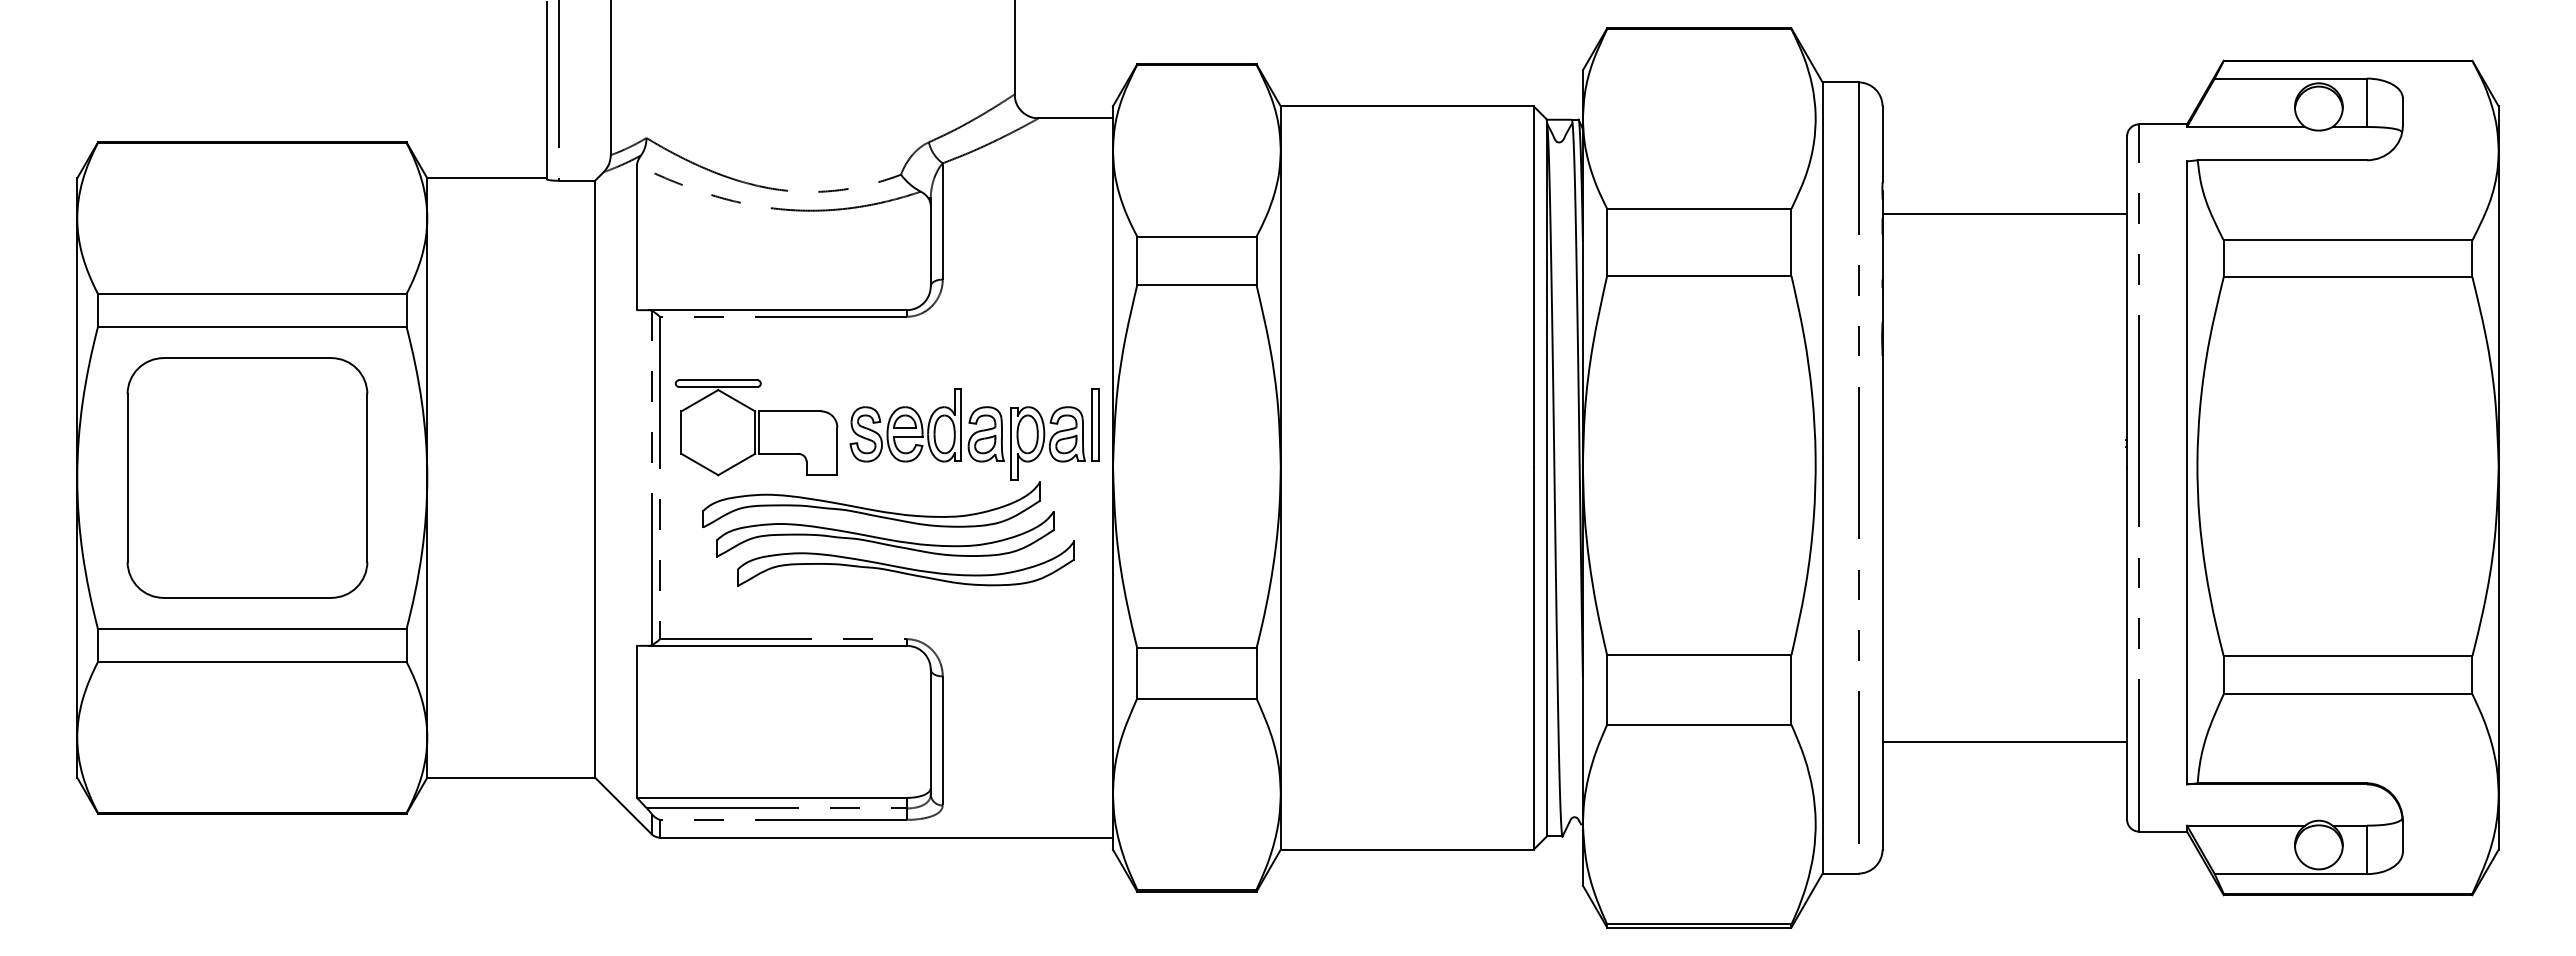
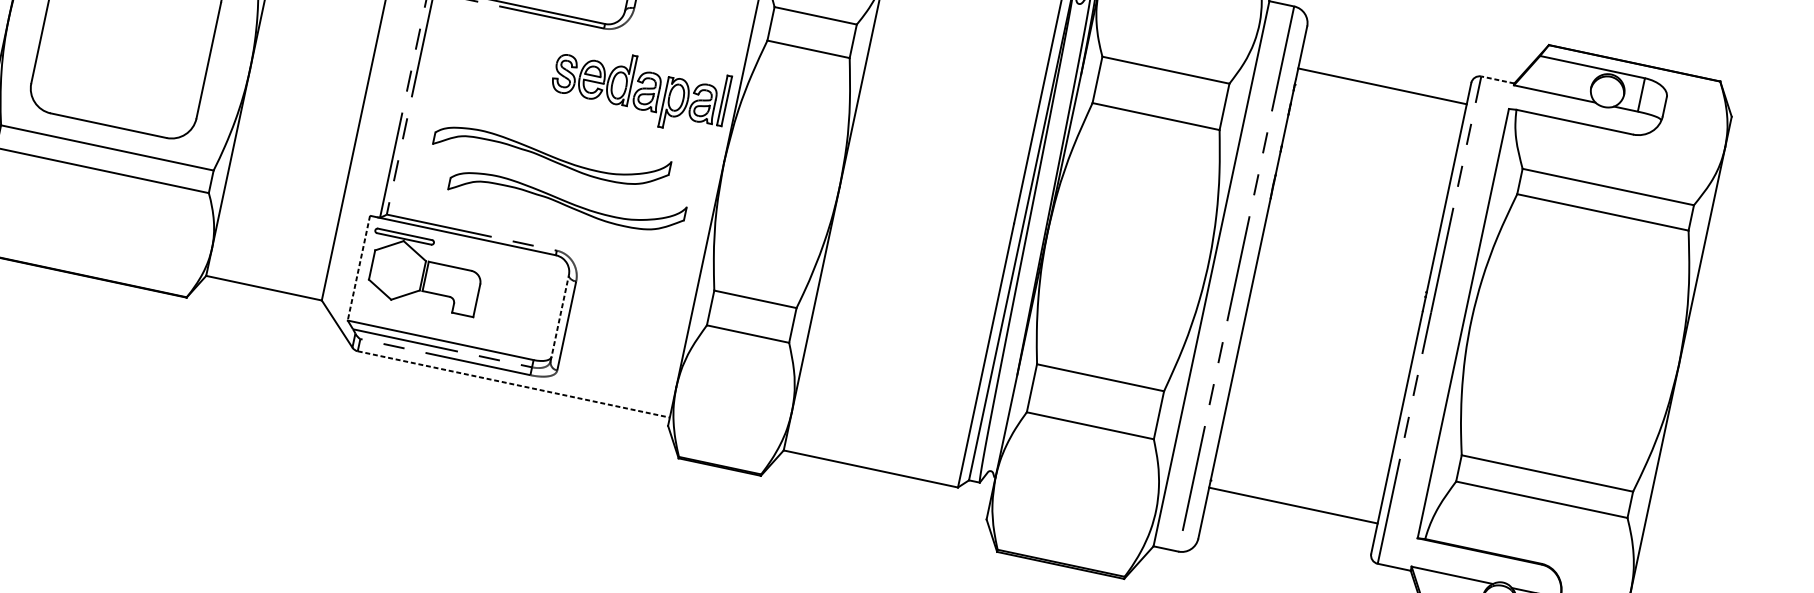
line: (2163, 124) -> (1498, 80), solid -> dashed
line: (2004, 214) -> (1382, 86), moved
part: (756, 427) -> (424, 272), moved
part: (974, 434) -> (639, 89), moved
part: (885, 534) -> (557, 175), removed
line: (637, 722) -> (359, 268), solid -> dashed
line: (930, 731) -> (559, 317), solid -> dashed
line: (2004, 741) -> (1293, 505), moved
line: (887, 837) -> (514, 384), solid -> dashed

